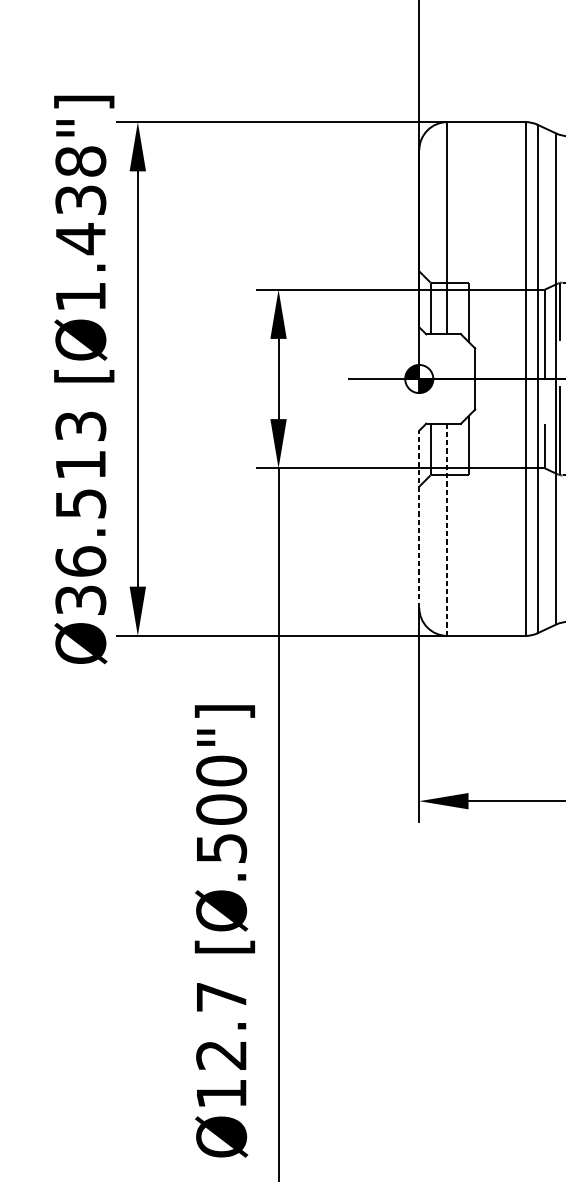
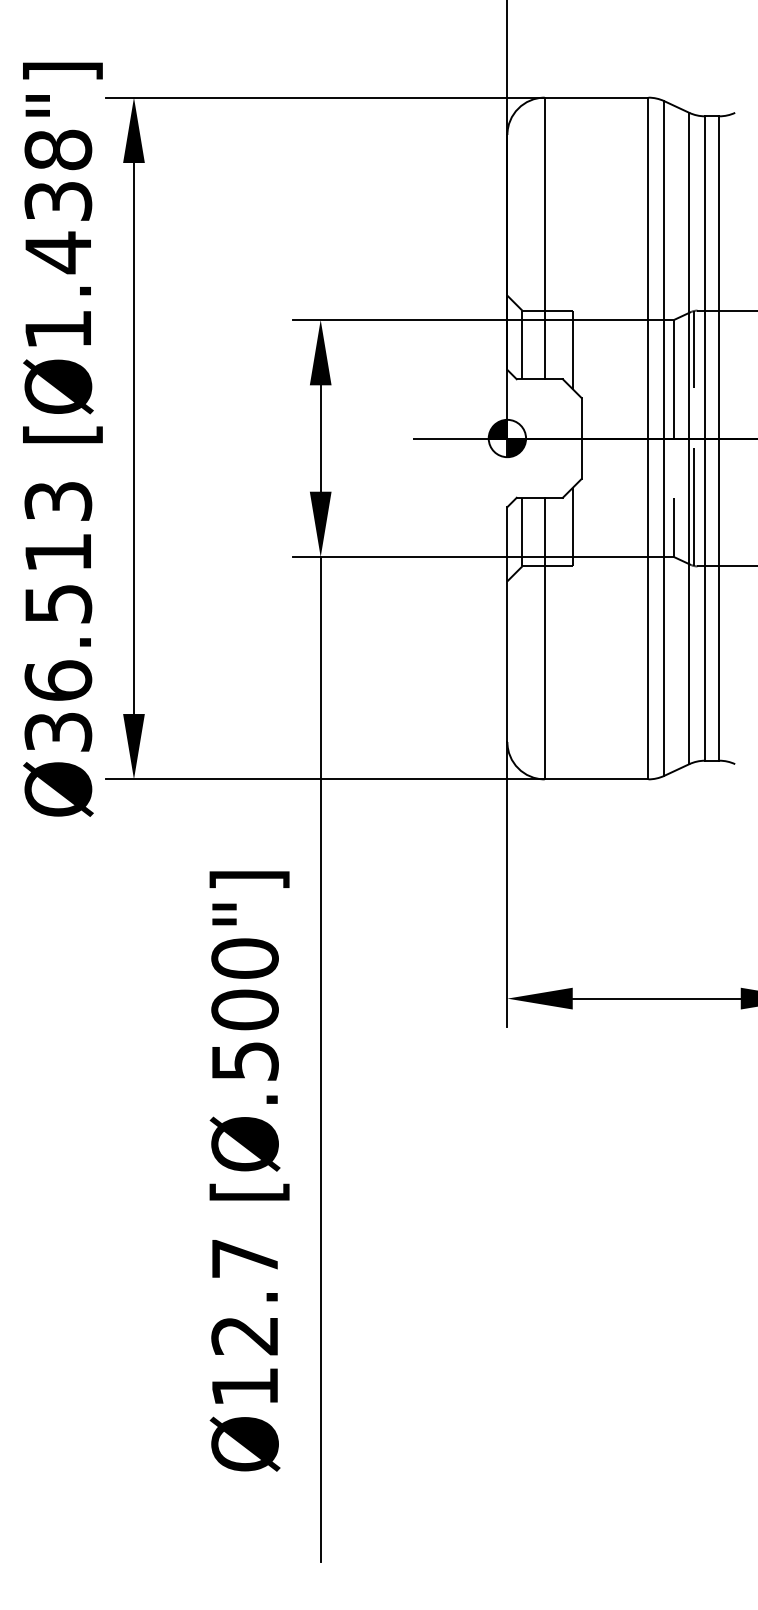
line: (419, 519) -> (507, 624), dashed -> solid
line: (447, 529) -> (544, 638), dashed -> solid

